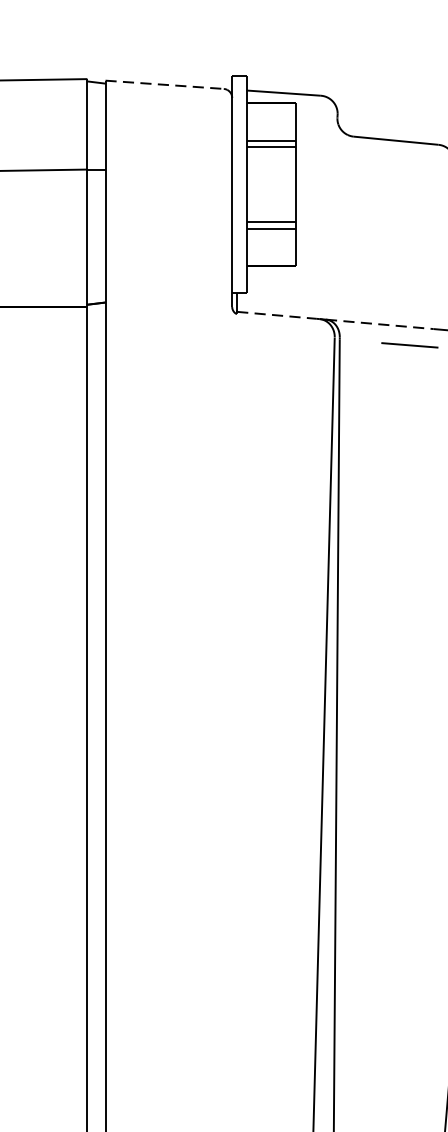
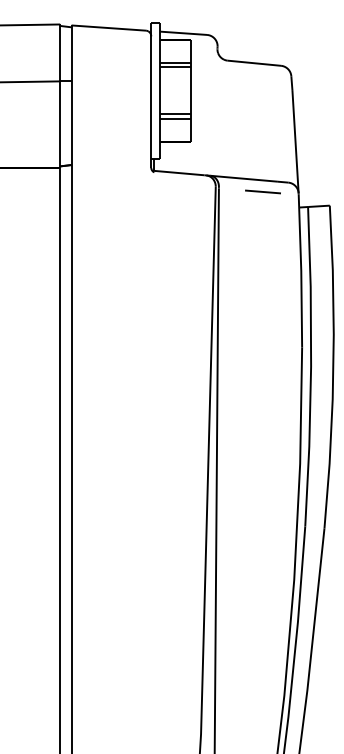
line: (165, 85) -> (109, 28), dashed -> solid
line: (277, 316) -> (179, 173), dashed -> solid
line: (380, 323) -> (244, 178), dashed -> solid

